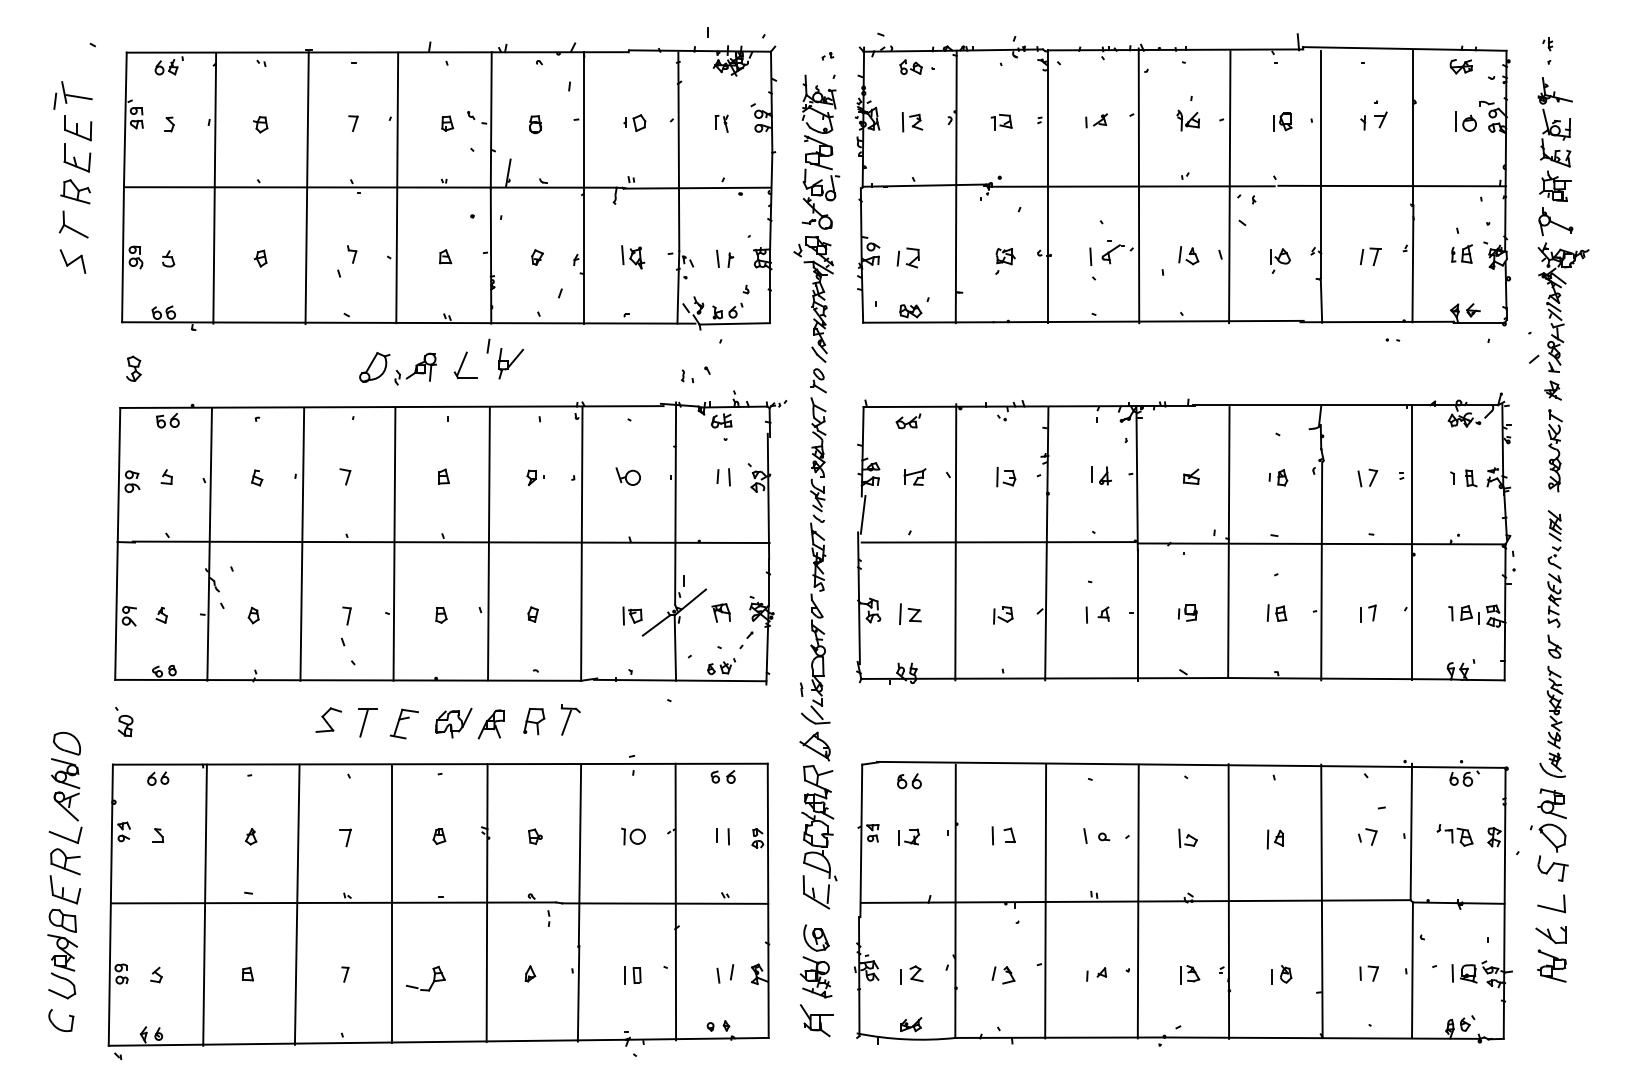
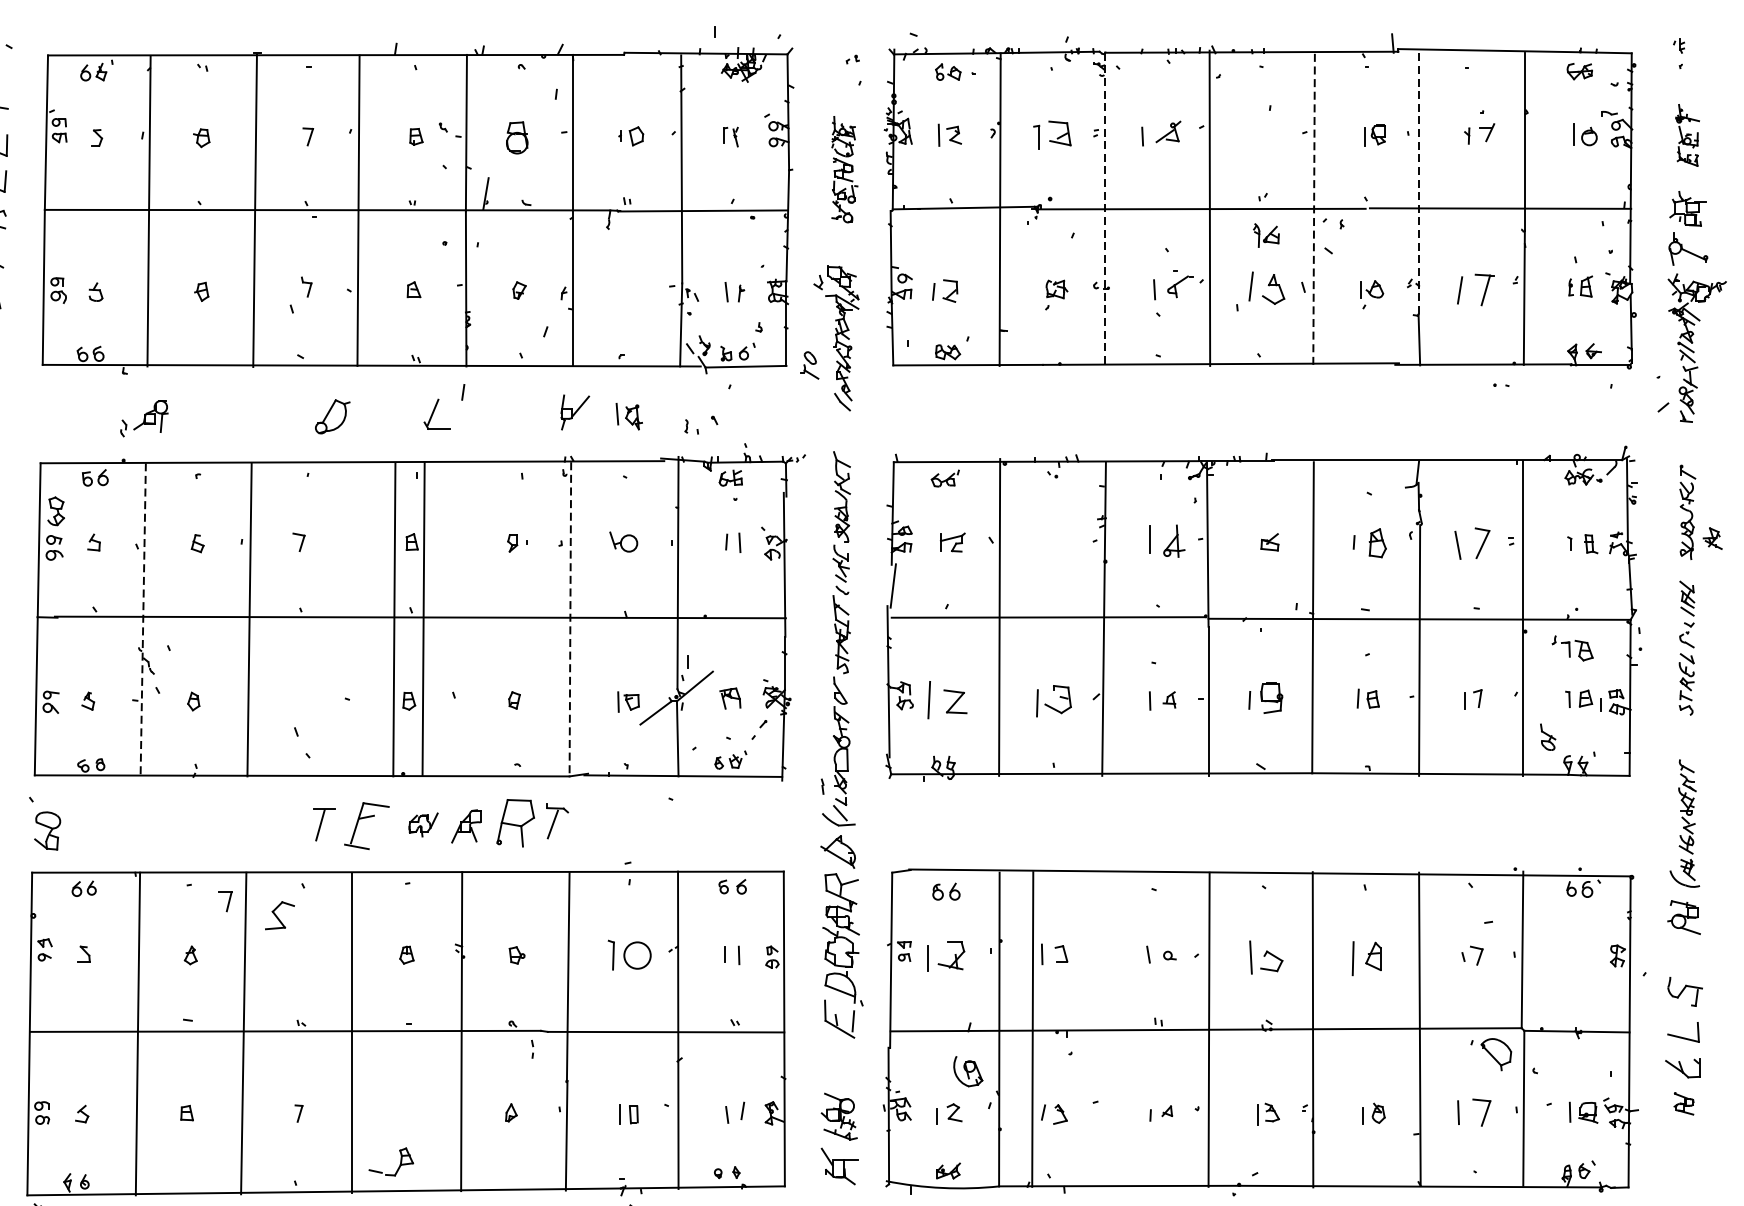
part: (1096, 120) -> (1161, 133), size x1.6
part: (1187, 120) -> (1265, 235), moved
part: (1001, 122) -> (1052, 135), size x1.6
part: (1554, 122) -> (1686, 135), size x0.6
part: (535, 124) -> (517, 137), size x1.6
part: (820, 151) -> (844, 168), size x0.6
line: (1320, 164) -> (1418, 183), solid -> dashed
line: (1047, 187) -> (1104, 210), solid -> dashed
line: (1229, 187) -> (1313, 210), solid -> dashed
part: (1188, 255) -> (1266, 288), size x1.6
part: (1370, 256) -> (1475, 289), size x1.6
part: (633, 257) -> (629, 416), moved
part: (511, 363) -> (575, 412), moved
part: (133, 368) -> (55, 510), moved
part: (415, 368) -> (144, 417), moved
part: (818, 380) -> (809, 365), moved
part: (1552, 390) -> (1712, 538), moved
part: (1101, 475) -> (1166, 540), size x1.6
part: (1006, 477) -> (1057, 543), removed
part: (1278, 477) -> (1370, 543), size x1.6
part: (1367, 477) -> (1472, 543), size x1.6
line: (394, 543) -> (394, 618), moved
line: (488, 543) -> (423, 618), moved
line: (581, 543) -> (570, 618), solid -> dashed
line: (209, 544) -> (143, 619), solid -> dashed
part: (1187, 612) -> (1265, 698), size x1.6
part: (910, 613) -> (947, 699), size x1.6
part: (346, 615) -> (300, 701), removed
part: (1003, 615) -> (1054, 701), size x1.6
part: (1554, 646) -> (1547, 737), moved
part: (328, 719) -> (279, 914), moved
part: (124, 721) -> (45, 823), size x1.6
part: (534, 721) -> (516, 823), size x1.6
part: (453, 722) -> (423, 824), size x0.7
part: (403, 723) -> (365, 825), size x1.4
part: (1454, 835) -> (1572, 648), moved
part: (633, 836) -> (629, 955), size x1.6
part: (908, 836) -> (945, 955), size x1.6
part: (345, 837) -> (225, 901), moved
part: (1187, 837) -> (1265, 956), size x1.6
part: (1547, 837) -> (1490, 1053), moved
part: (1274, 839) -> (1365, 958), size x1.6
line: (1045, 901) -> (1032, 1029), moved
part: (816, 937) -> (968, 1071), moved
part: (1551, 965) -> (1683, 1103), size x0.6
part: (1368, 973) -> (1473, 1112), size x1.6
part: (432, 981) -> (398, 1165), moved

